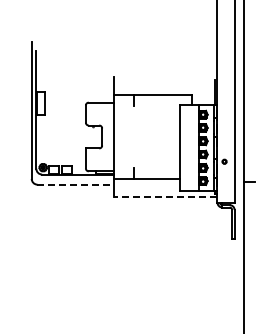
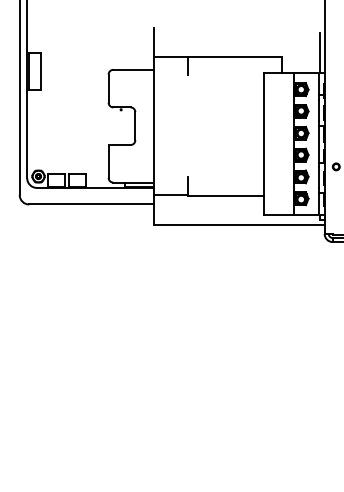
line: (76, 184) -> (93, 204), dashed -> solid
line: (165, 197) -> (239, 225), dashed -> solid

